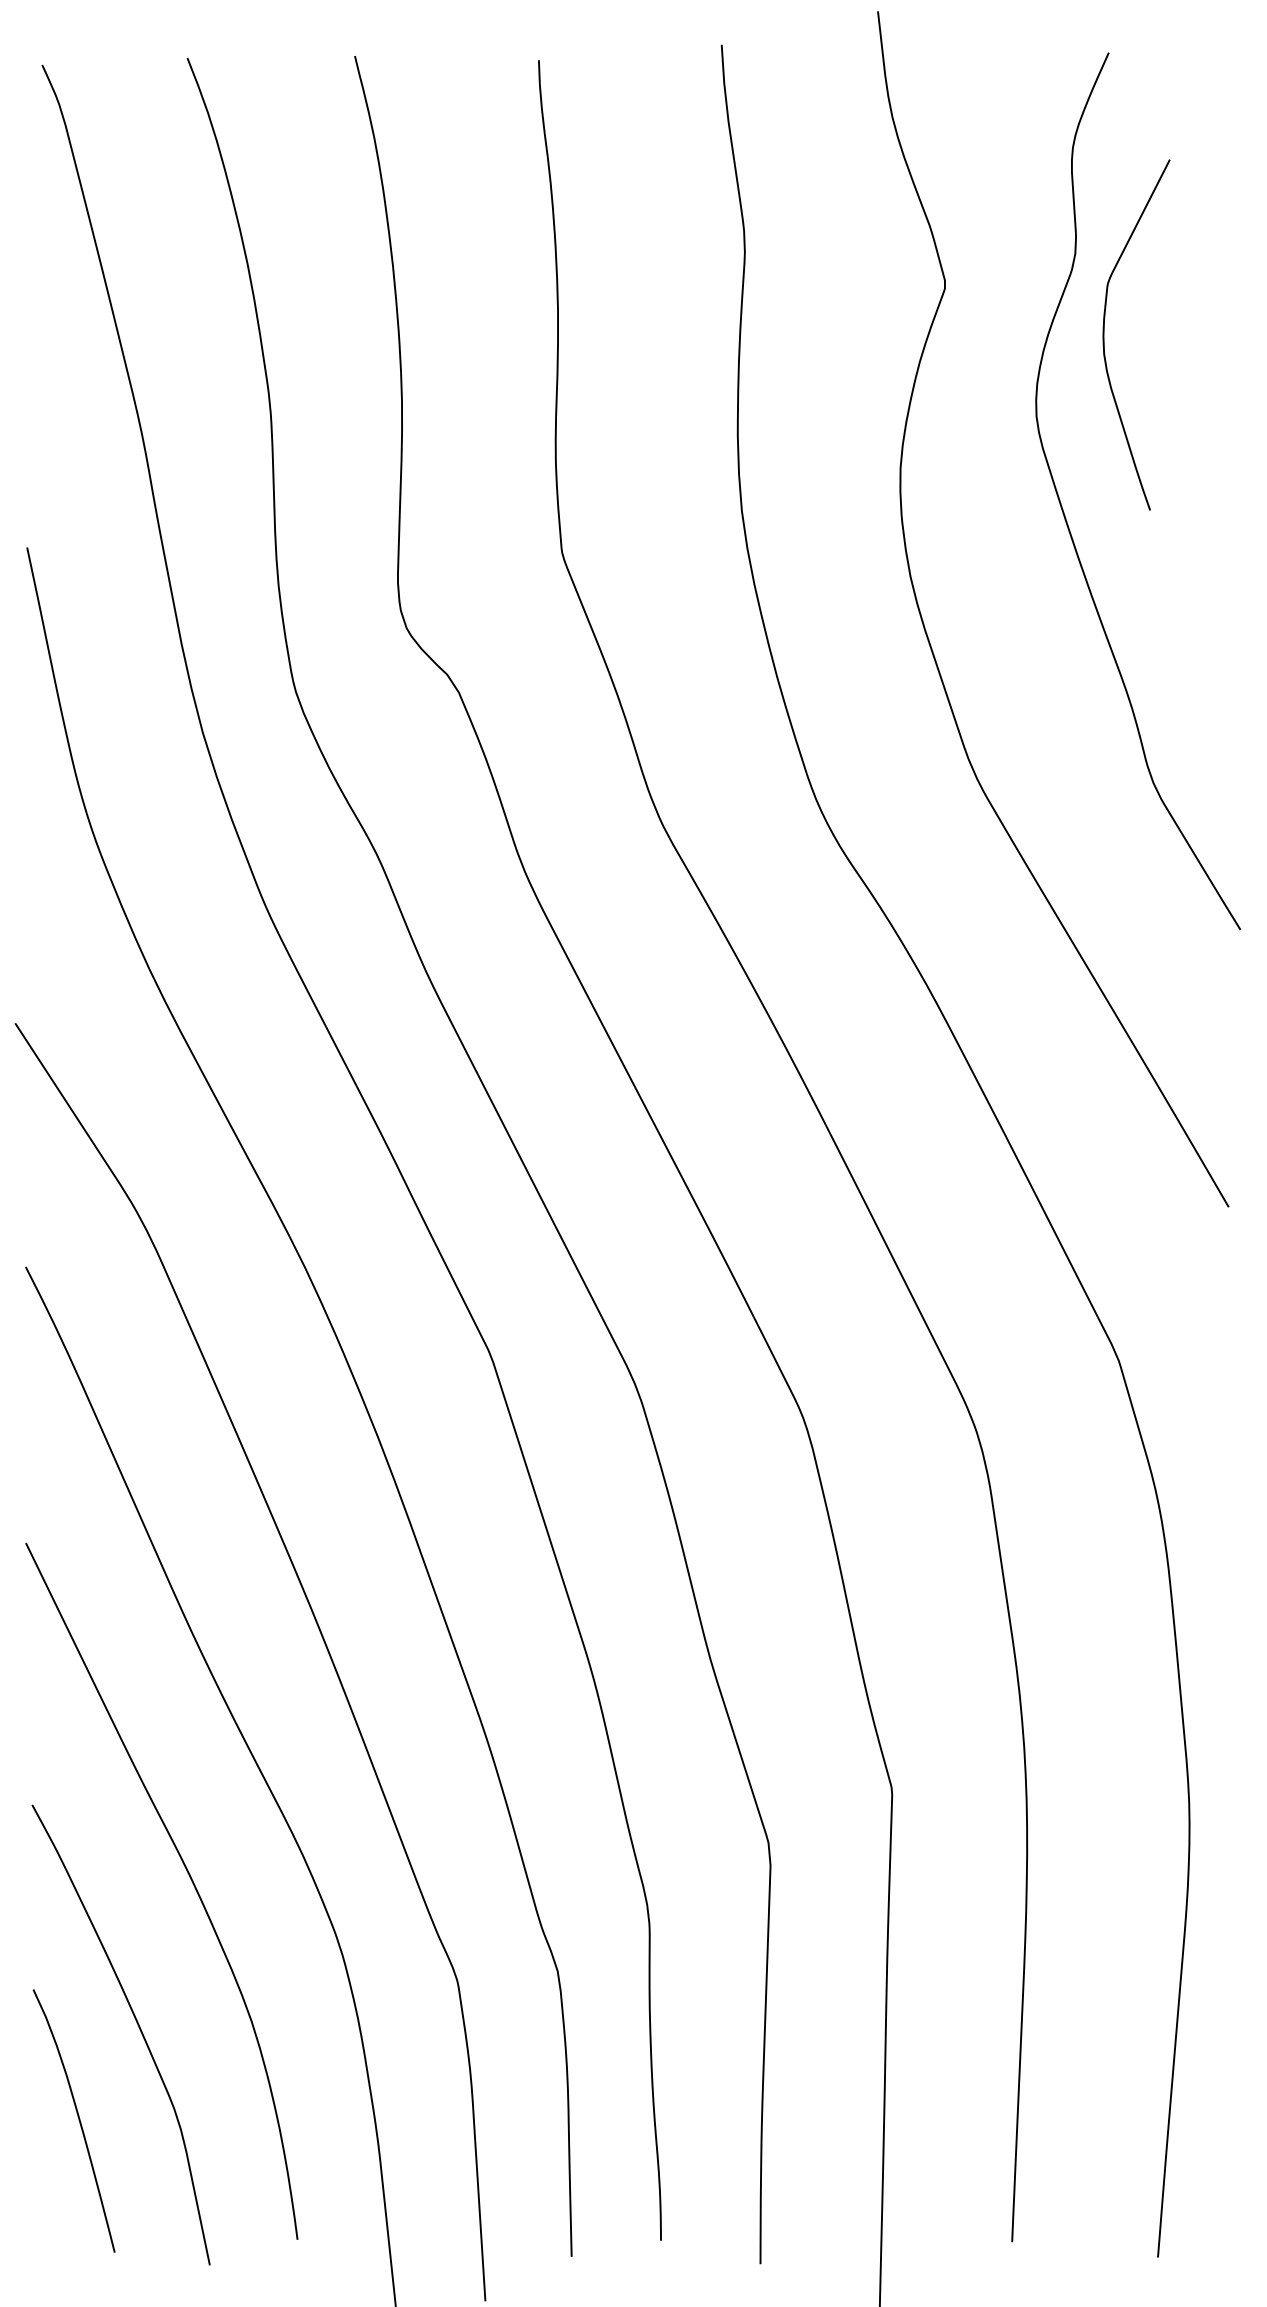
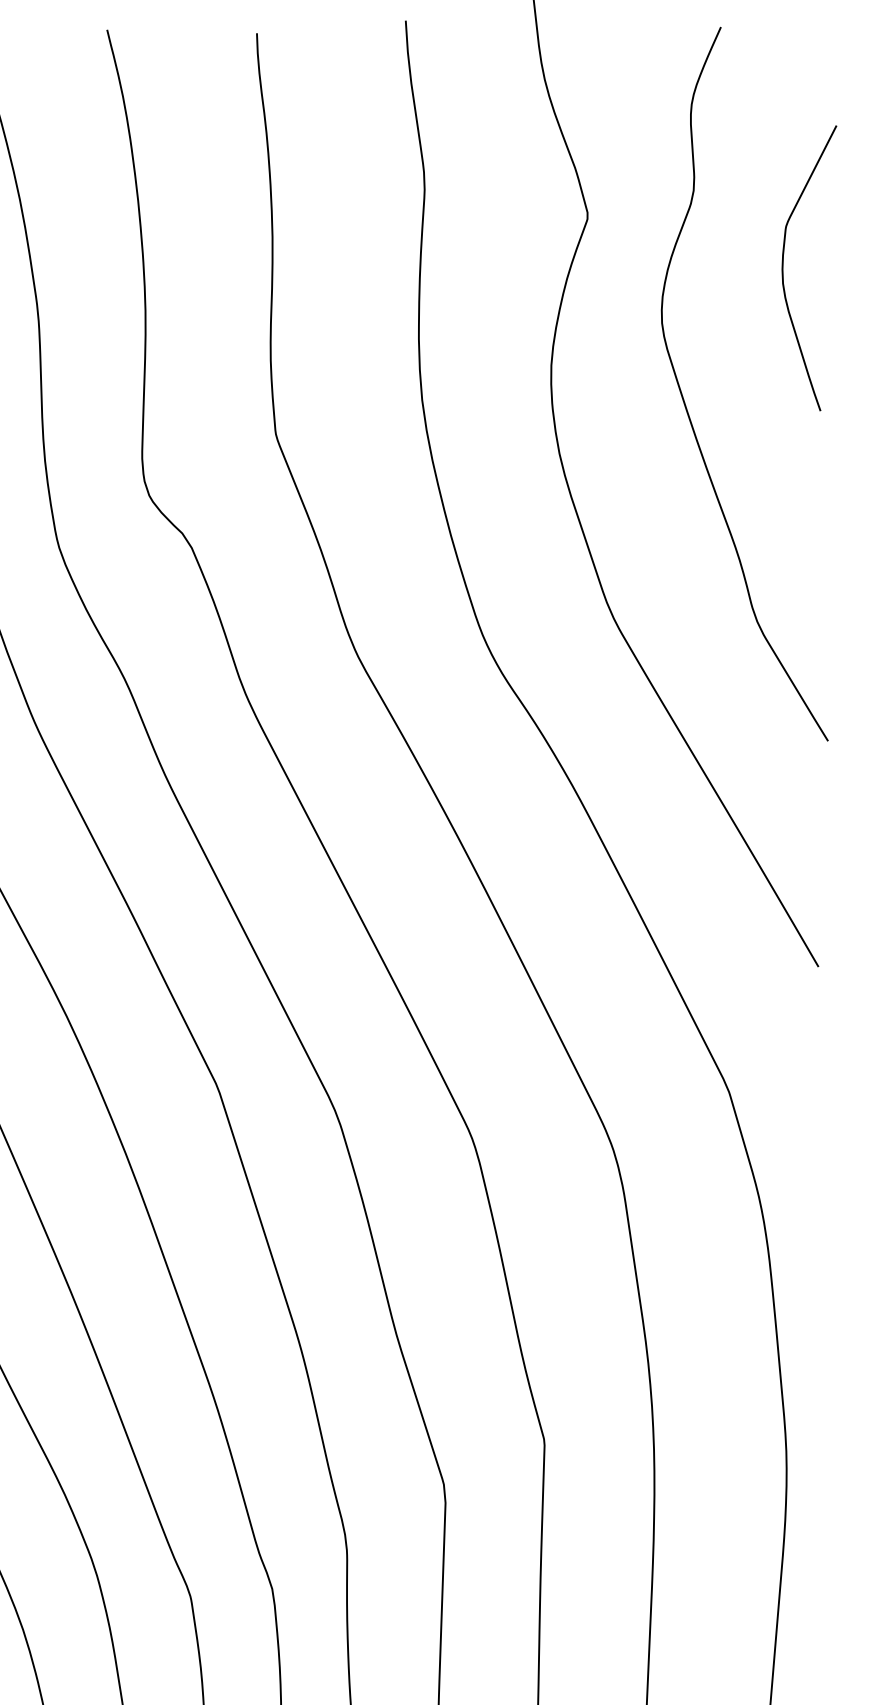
curve: (1104, 334) -> (783, 267), moved

